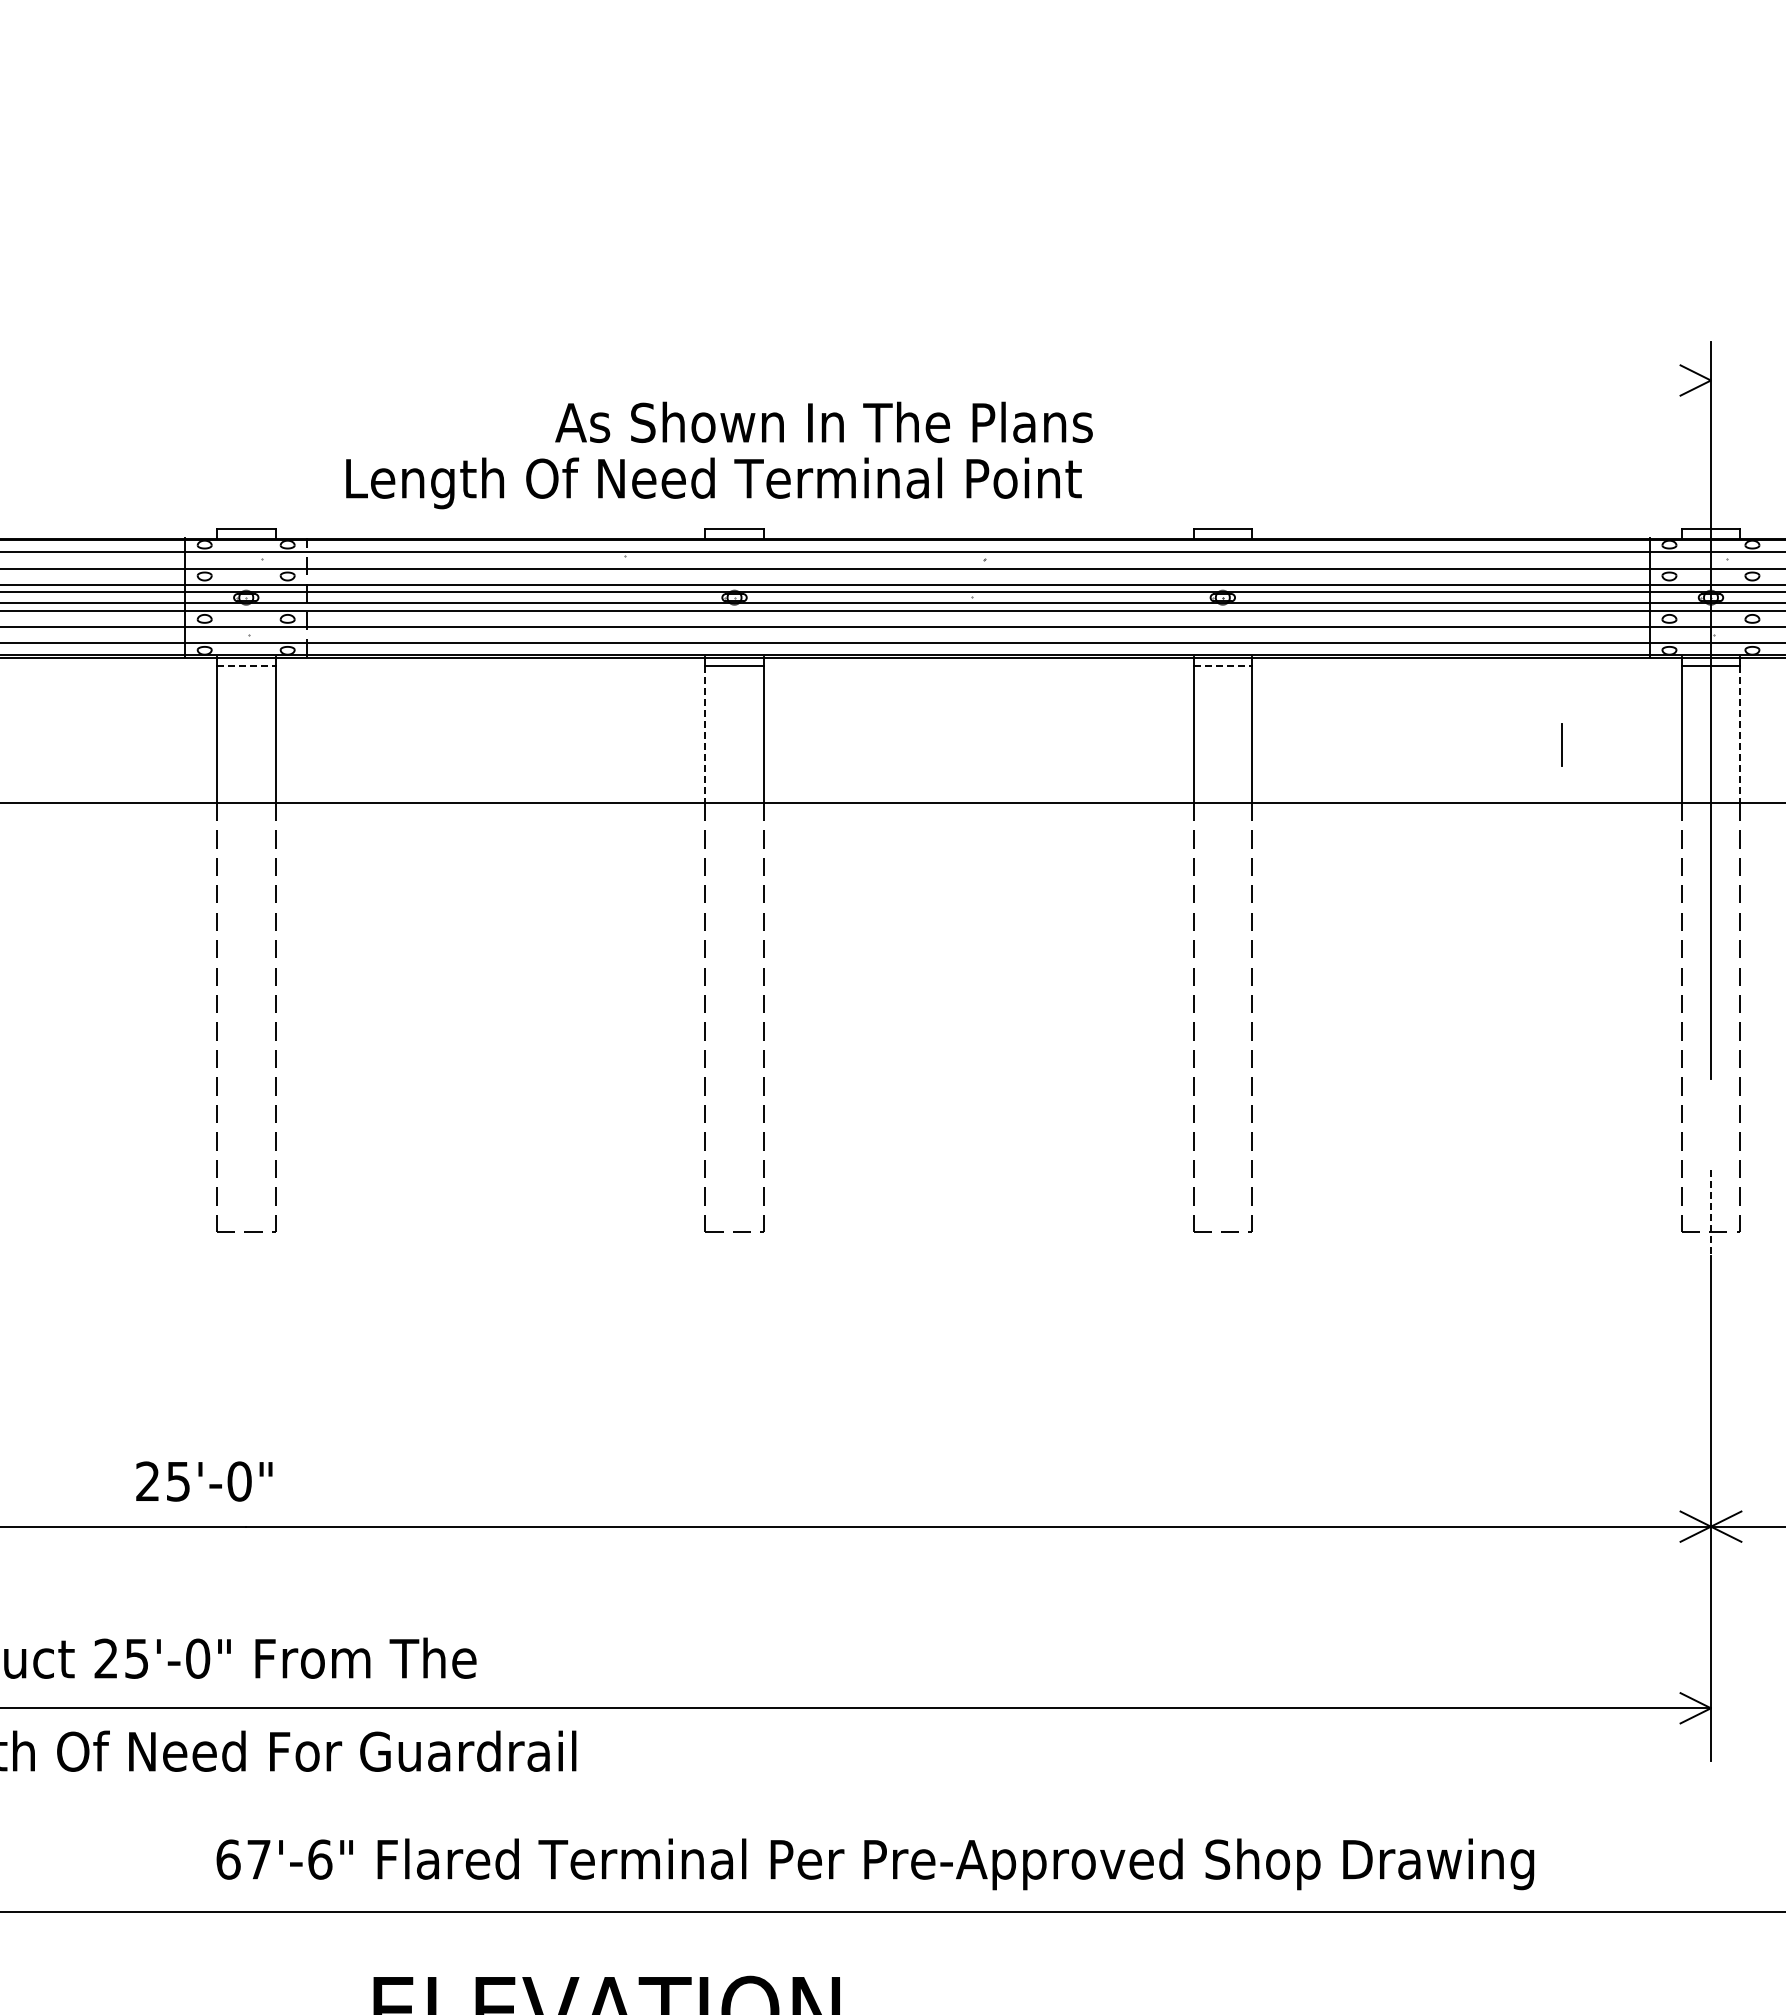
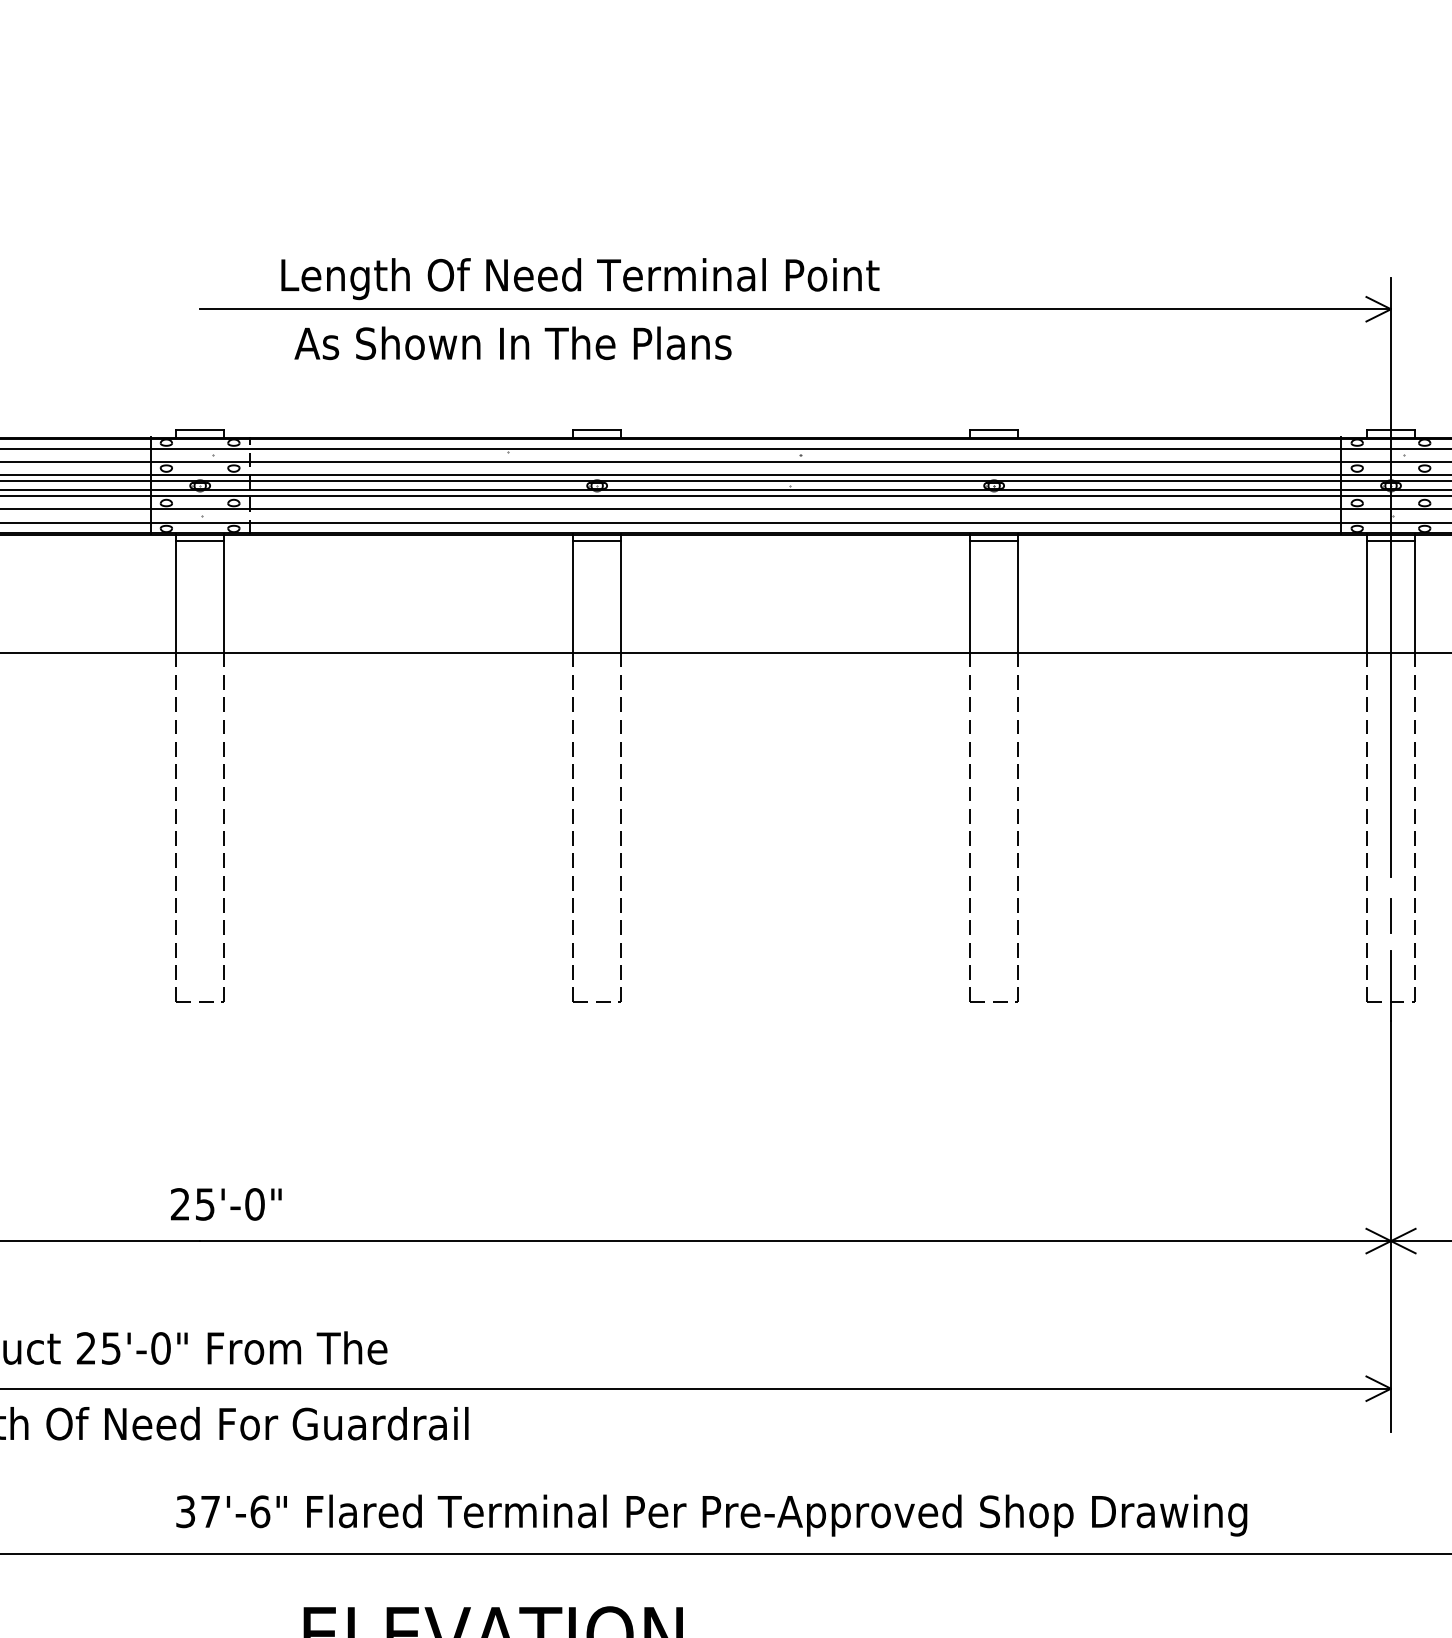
line: (978, 380) -> (795, 309), added
text: (823, 421) -> (512, 342), moved
text: (713, 483) -> (580, 279), moved
line: (246, 666) -> (200, 541), dashed -> solid
line: (1223, 666) -> (994, 541), dashed -> solid
line: (705, 734) -> (573, 597), dashed -> solid
line: (1740, 734) -> (1415, 597), dashed -> solid
line: (1561, 744) -> (1390, 915), moved
line: (1710, 1212) -> (1390, 985), dashed -> solid
text: (204, 1481) -> (226, 1204), moved
text: (228, 1859) -> (185, 1511), 67'-6" -> 37'-6"

